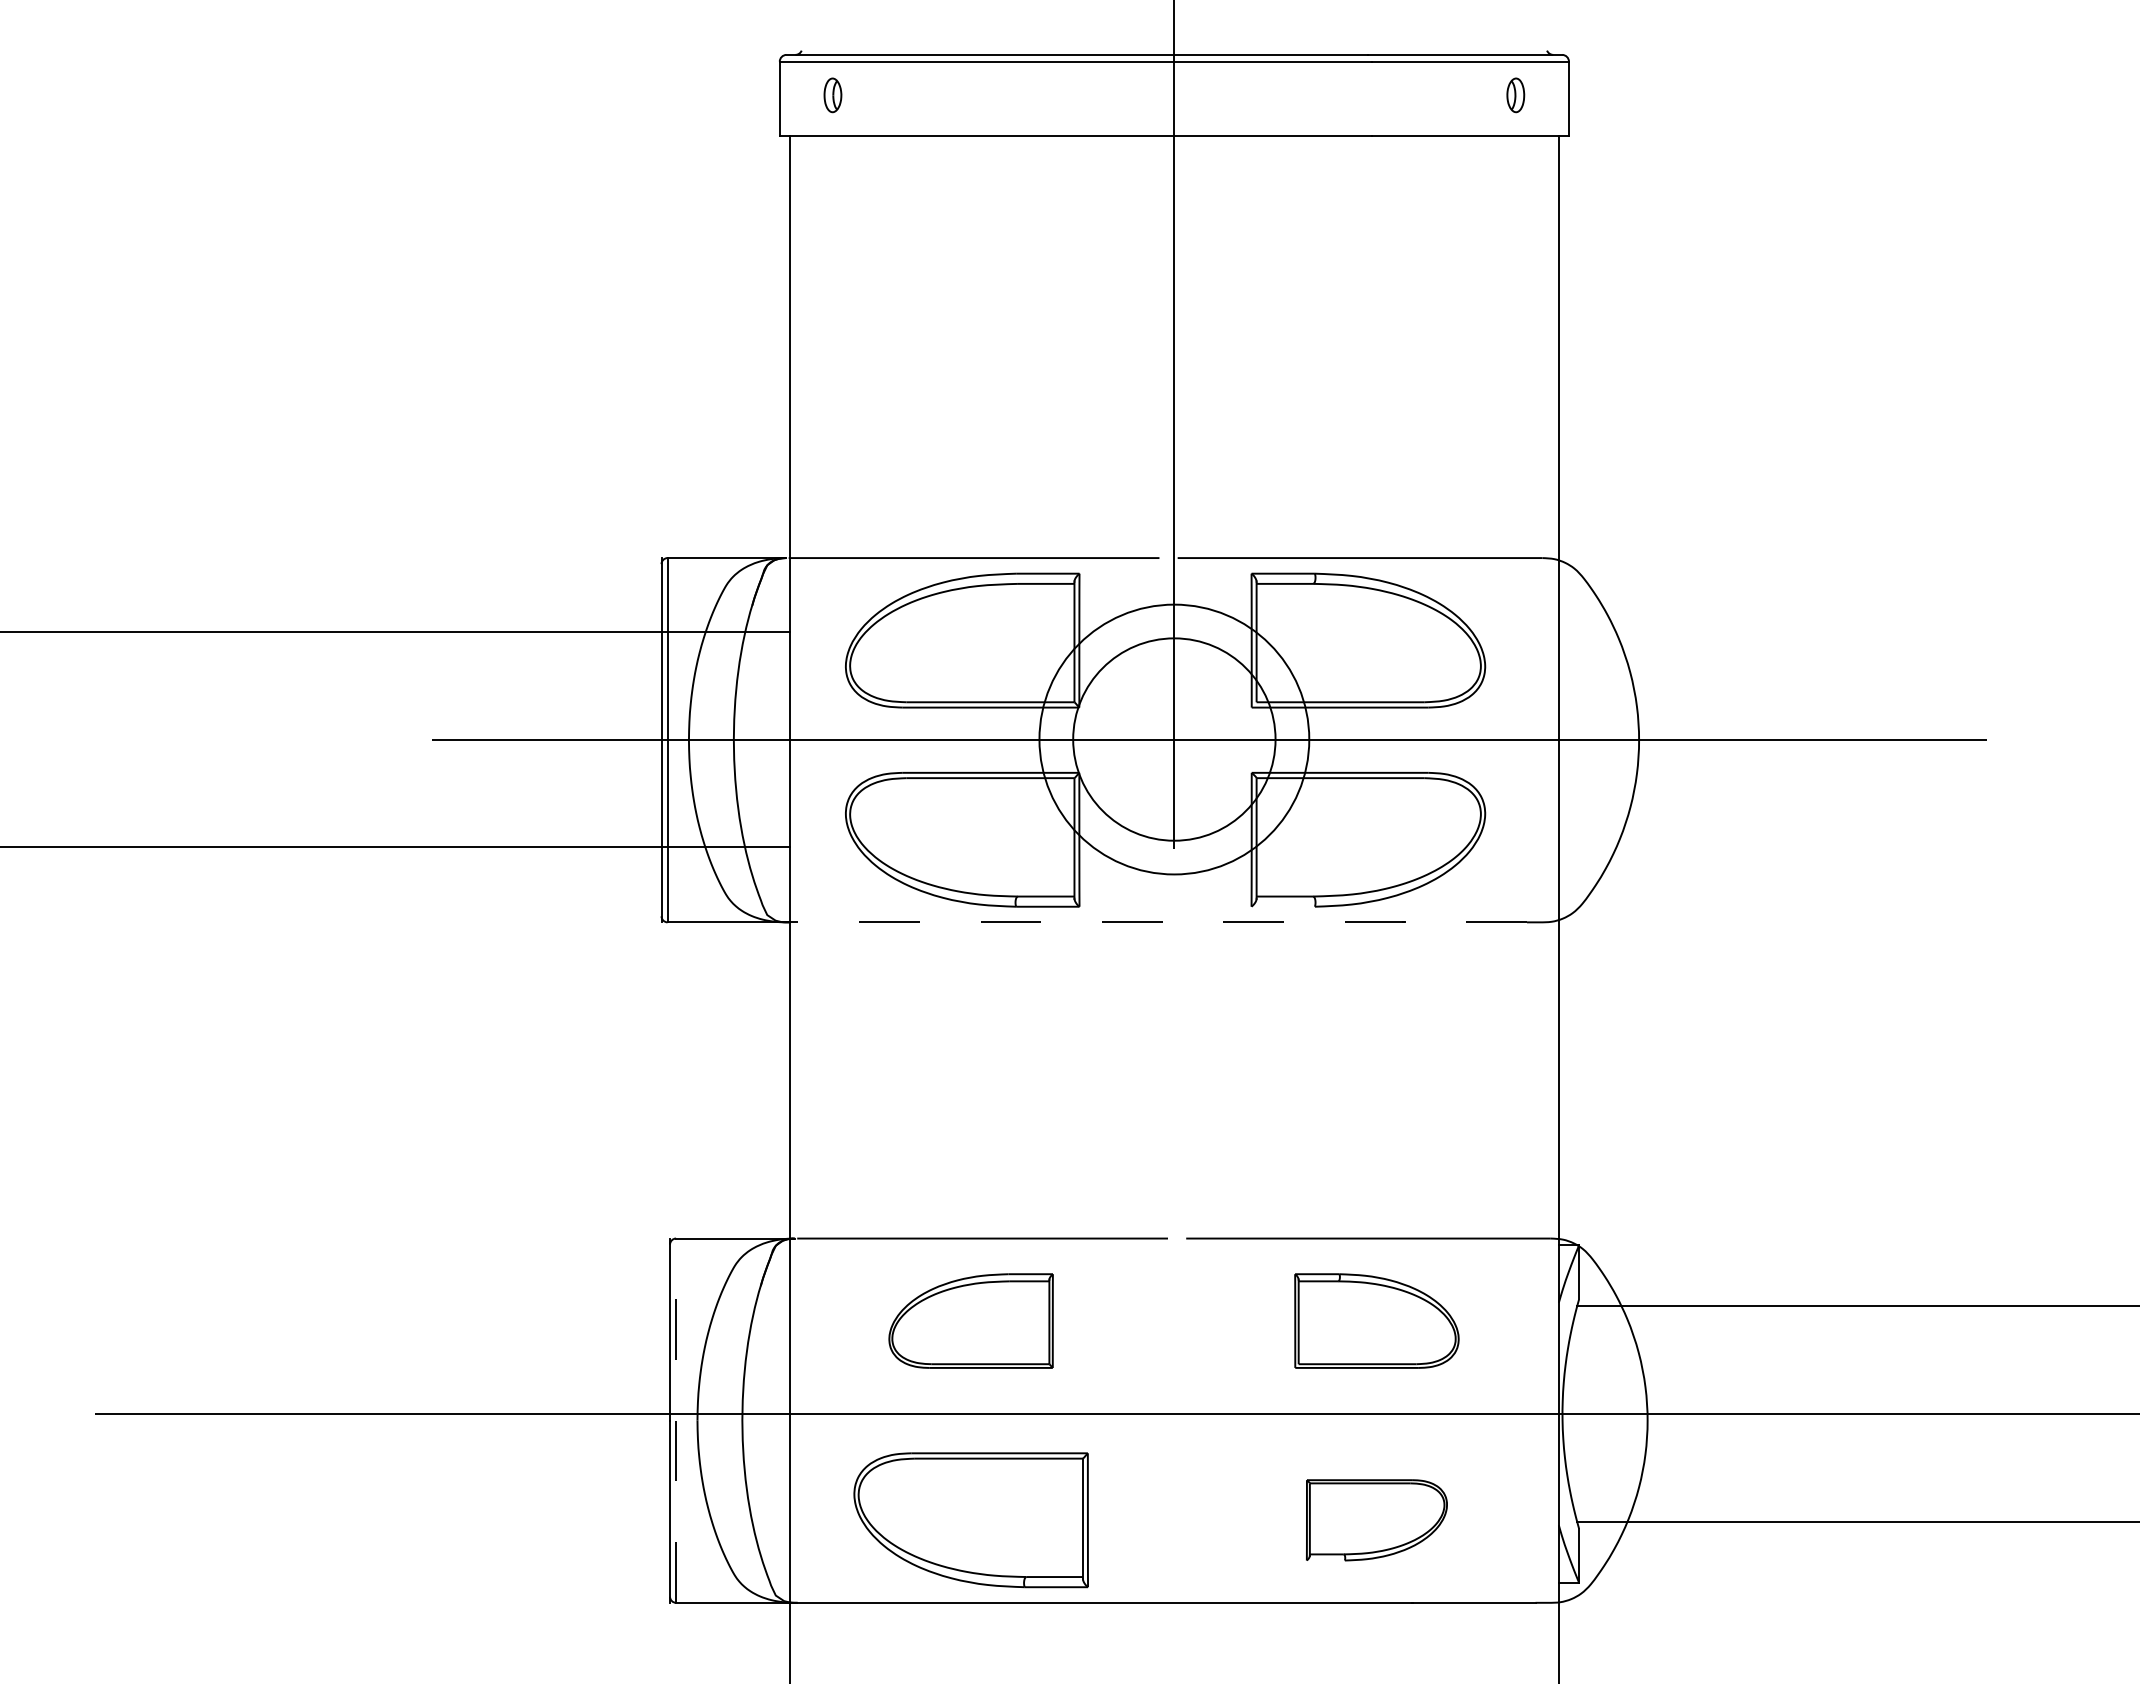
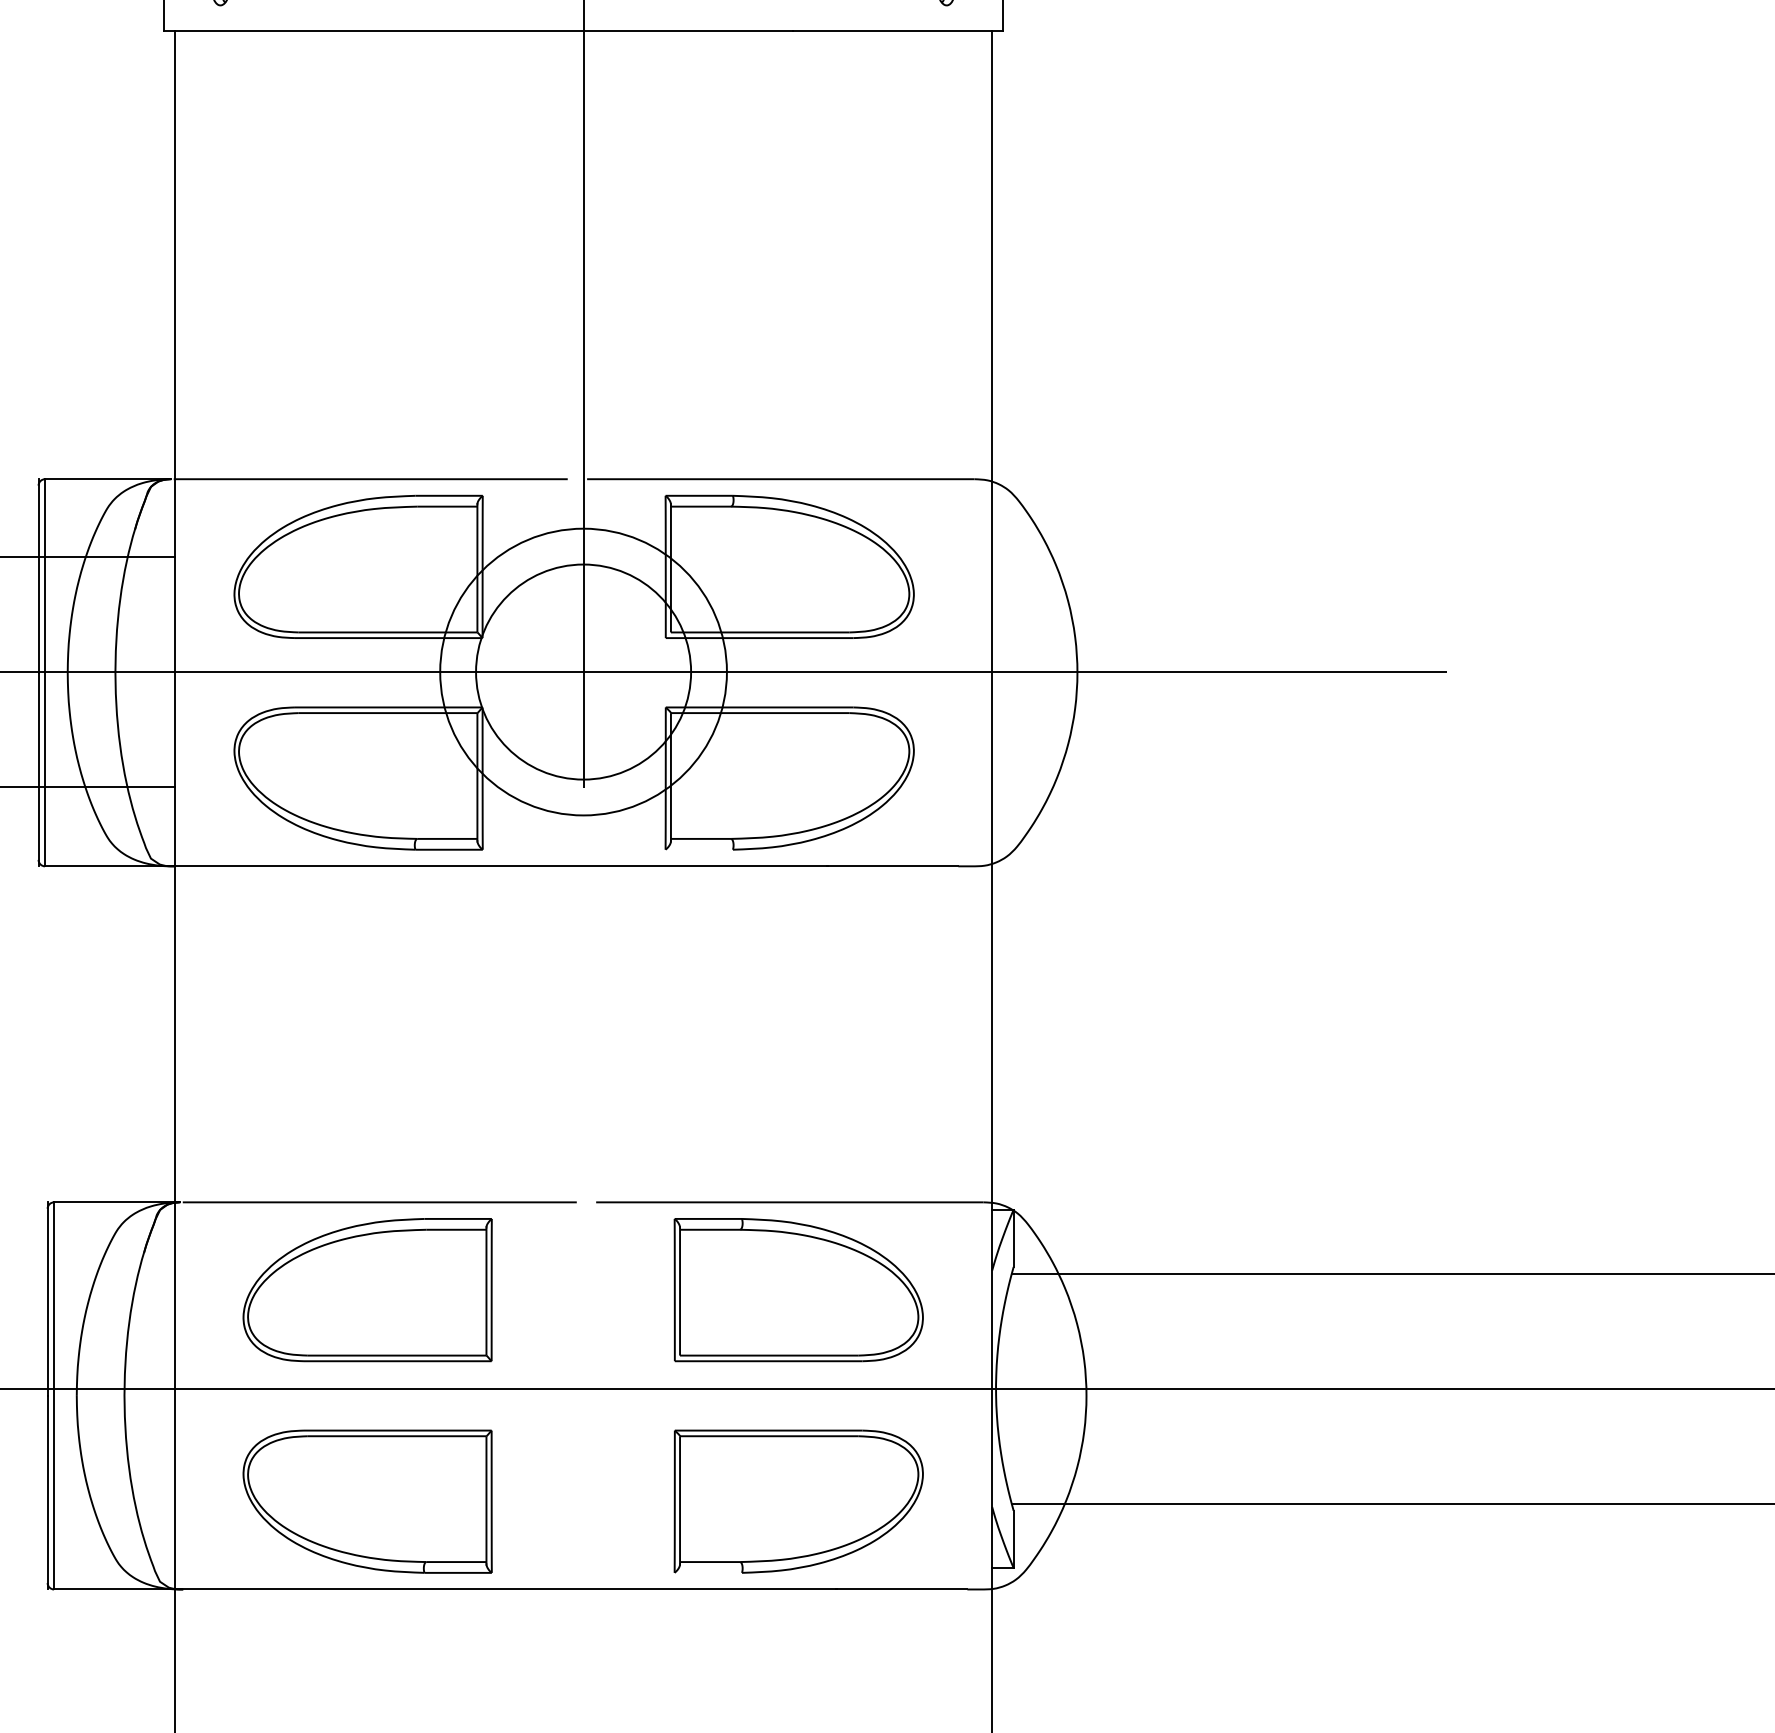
line: (1156, 922) -> (564, 866), dashed -> solid
part: (970, 1320) -> (366, 1289), size x1.43
part: (1376, 1320) -> (798, 1289), size x1.43
line: (676, 1420) -> (54, 1395), dashed -> solid
part: (1376, 1520) -> (798, 1501), size x1.67

